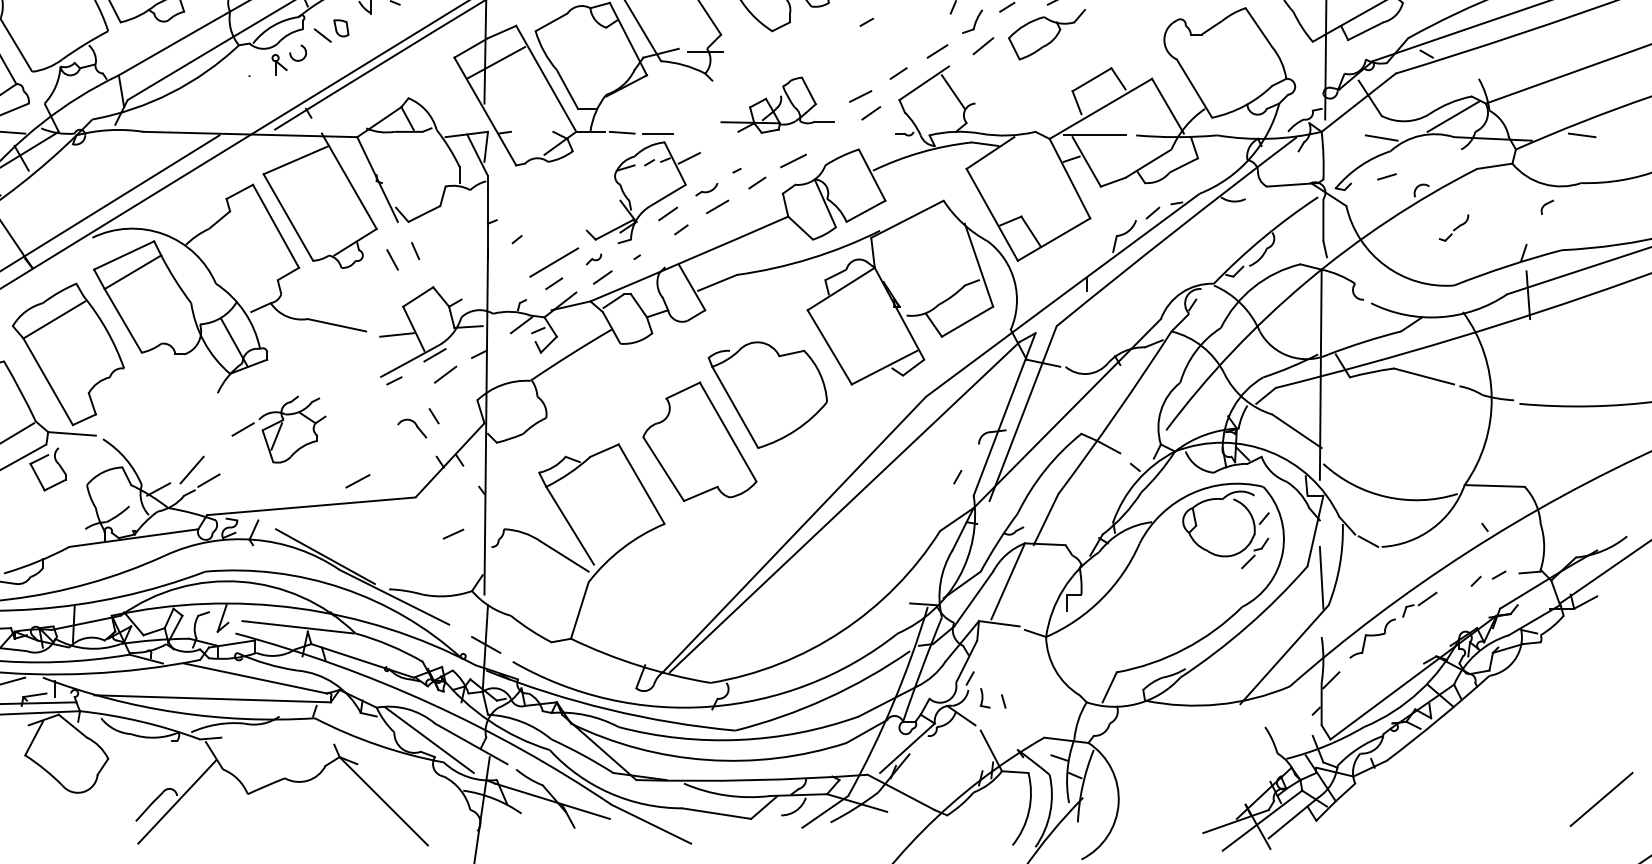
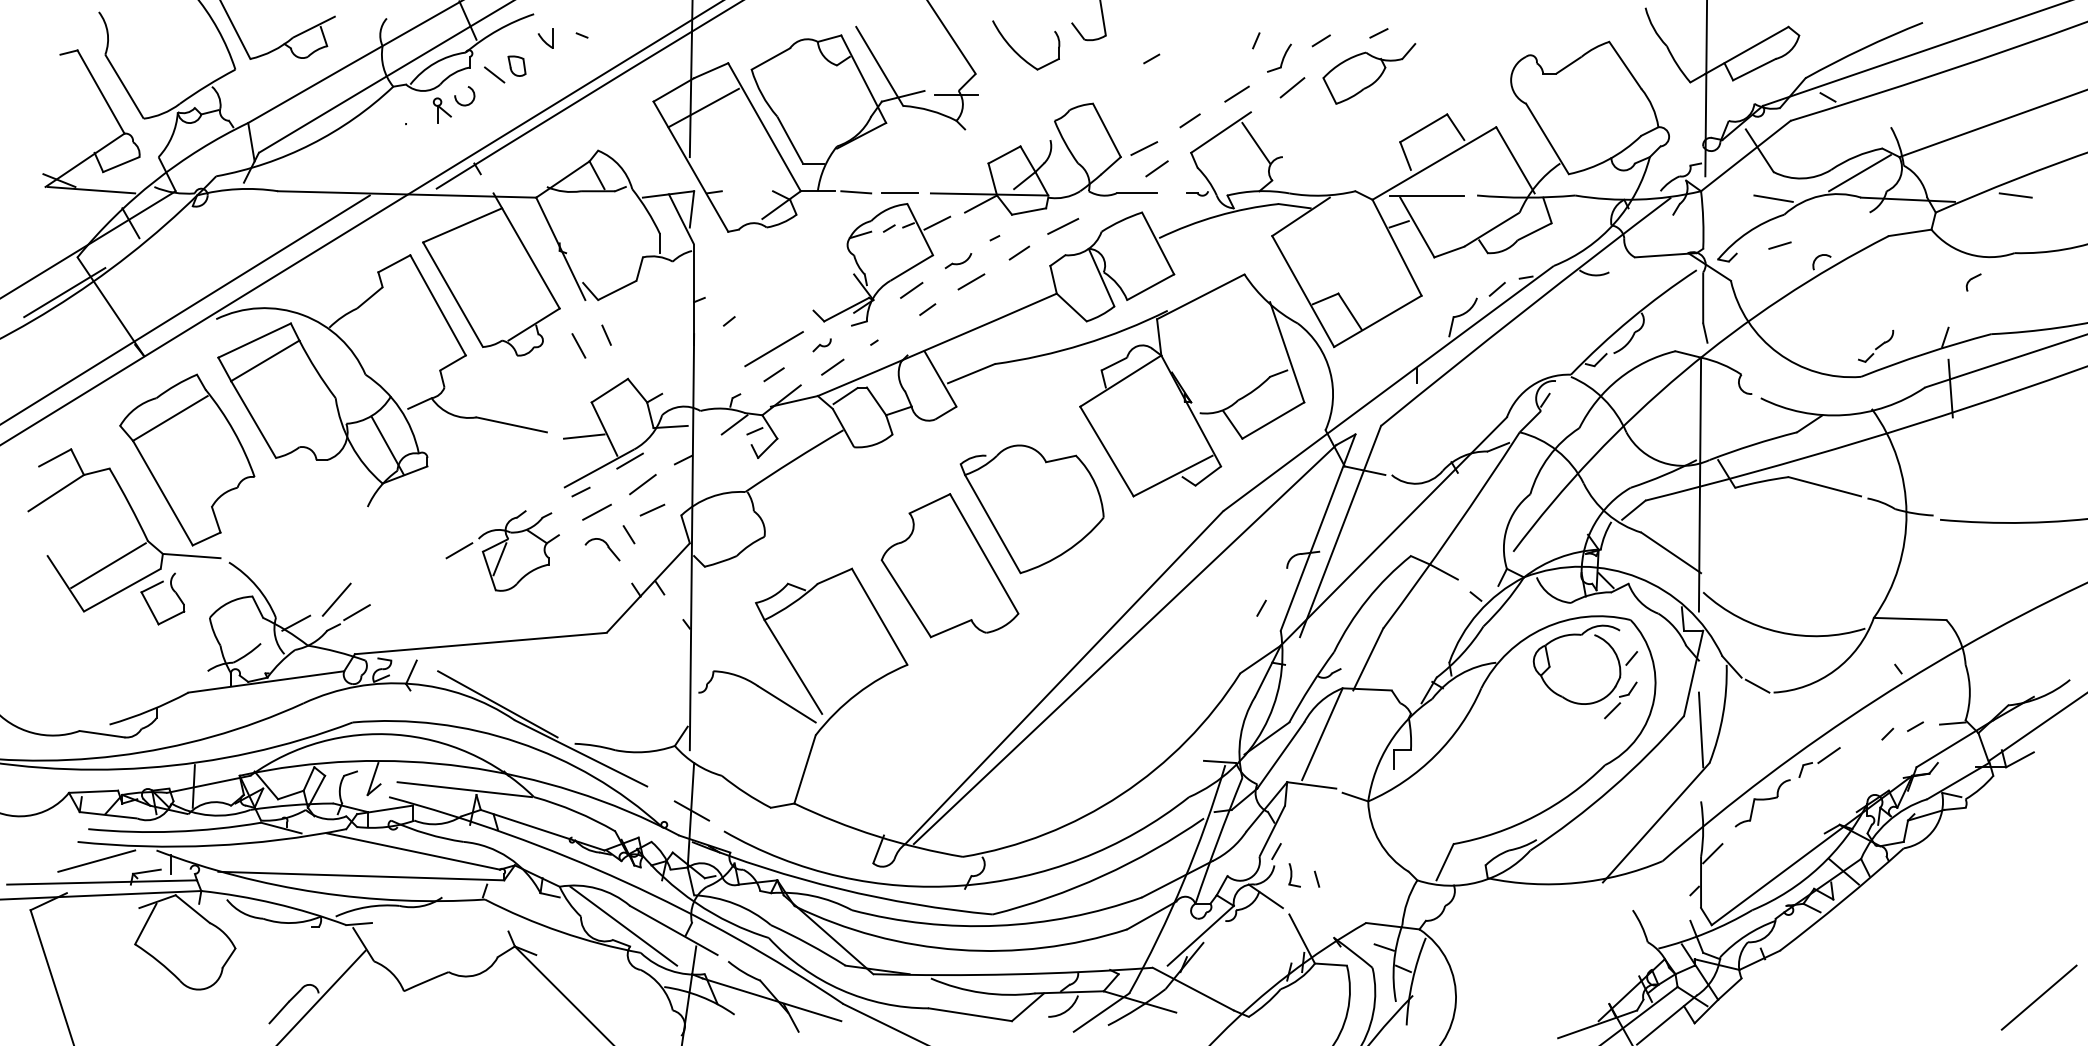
part: (777, 104) -> (1043, 158), size x1.67
part: (1454, 227) -> (1876, 345), moved
part: (278, 429) -> (502, 550), moved
line: (357, 480) -> (596, 511), moved
line: (453, 533) -> (652, 509), moved

